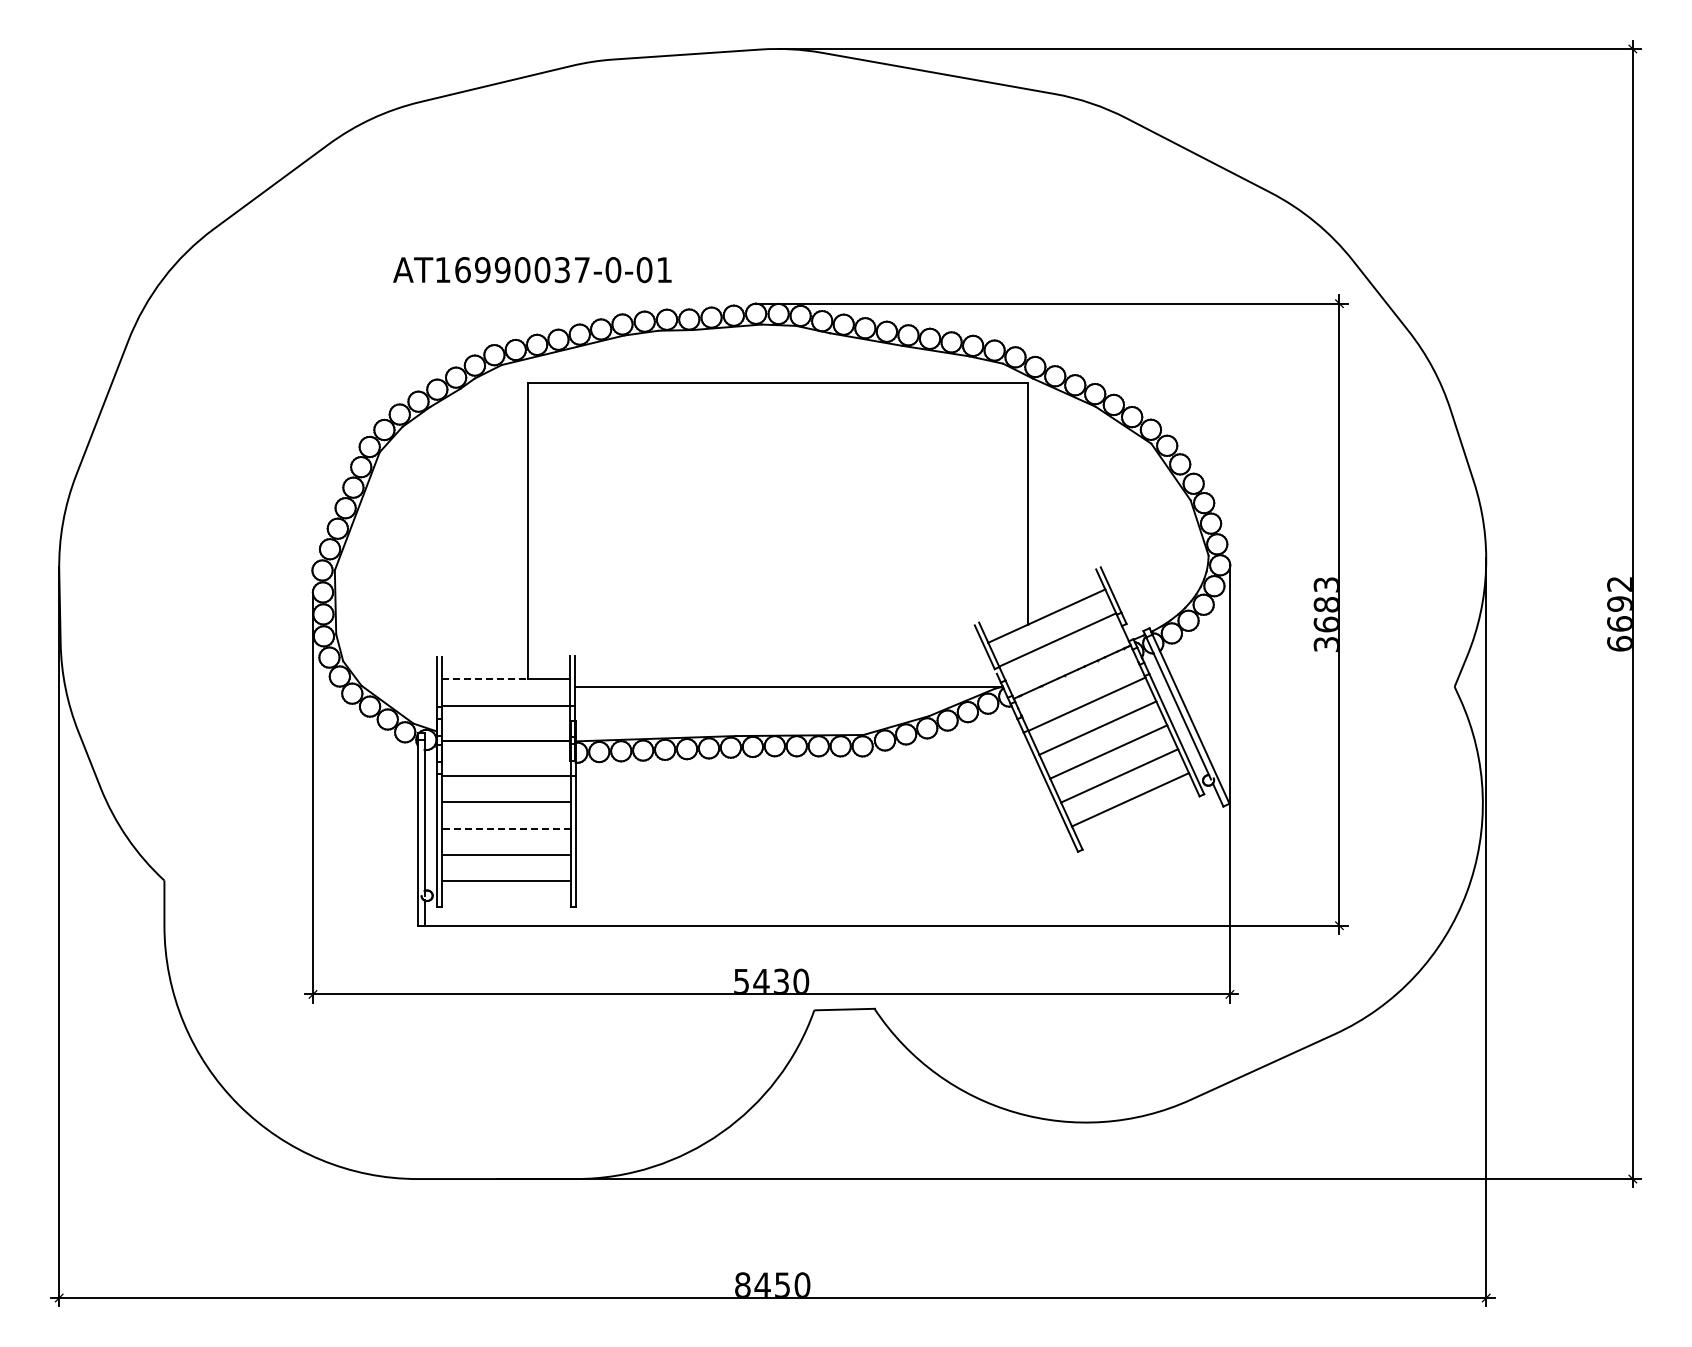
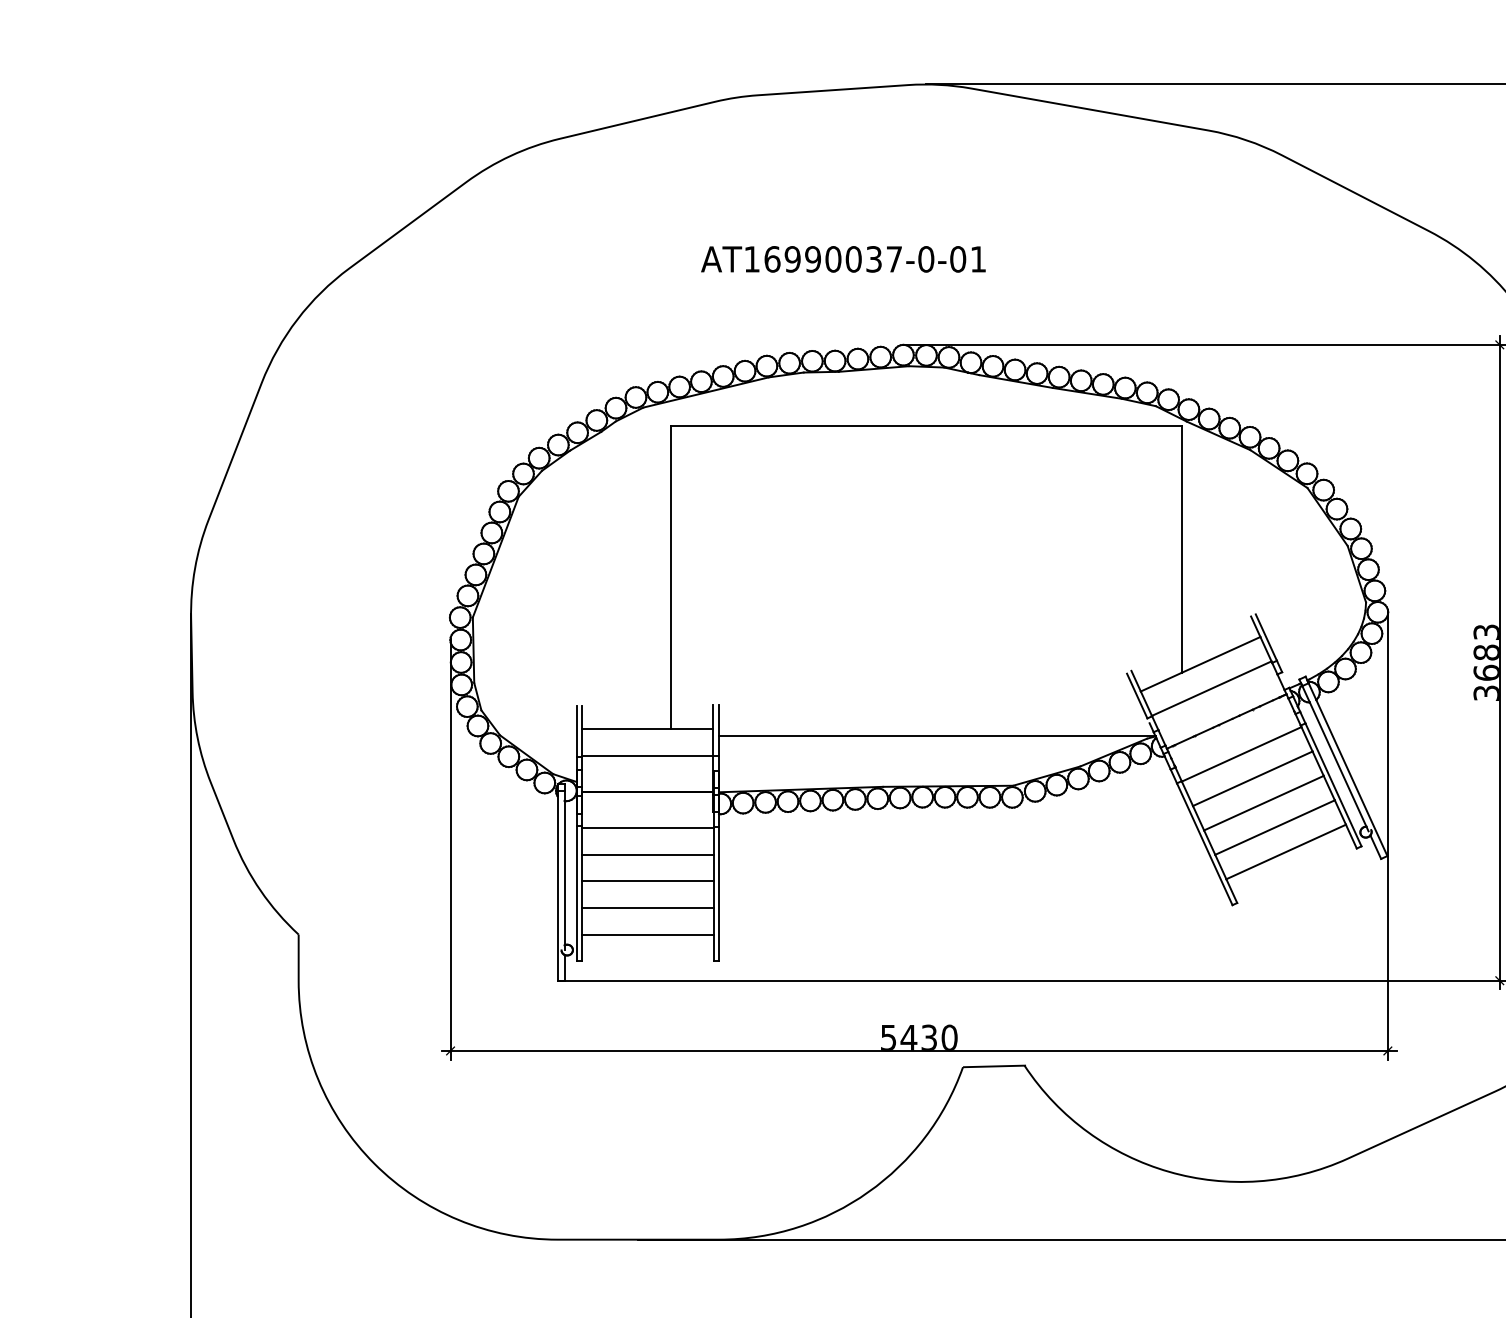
text: (532, 270) -> (843, 259), moved
line: (485, 679) -> (626, 729), dashed -> solid
line: (505, 828) -> (647, 881), dashed -> solid

